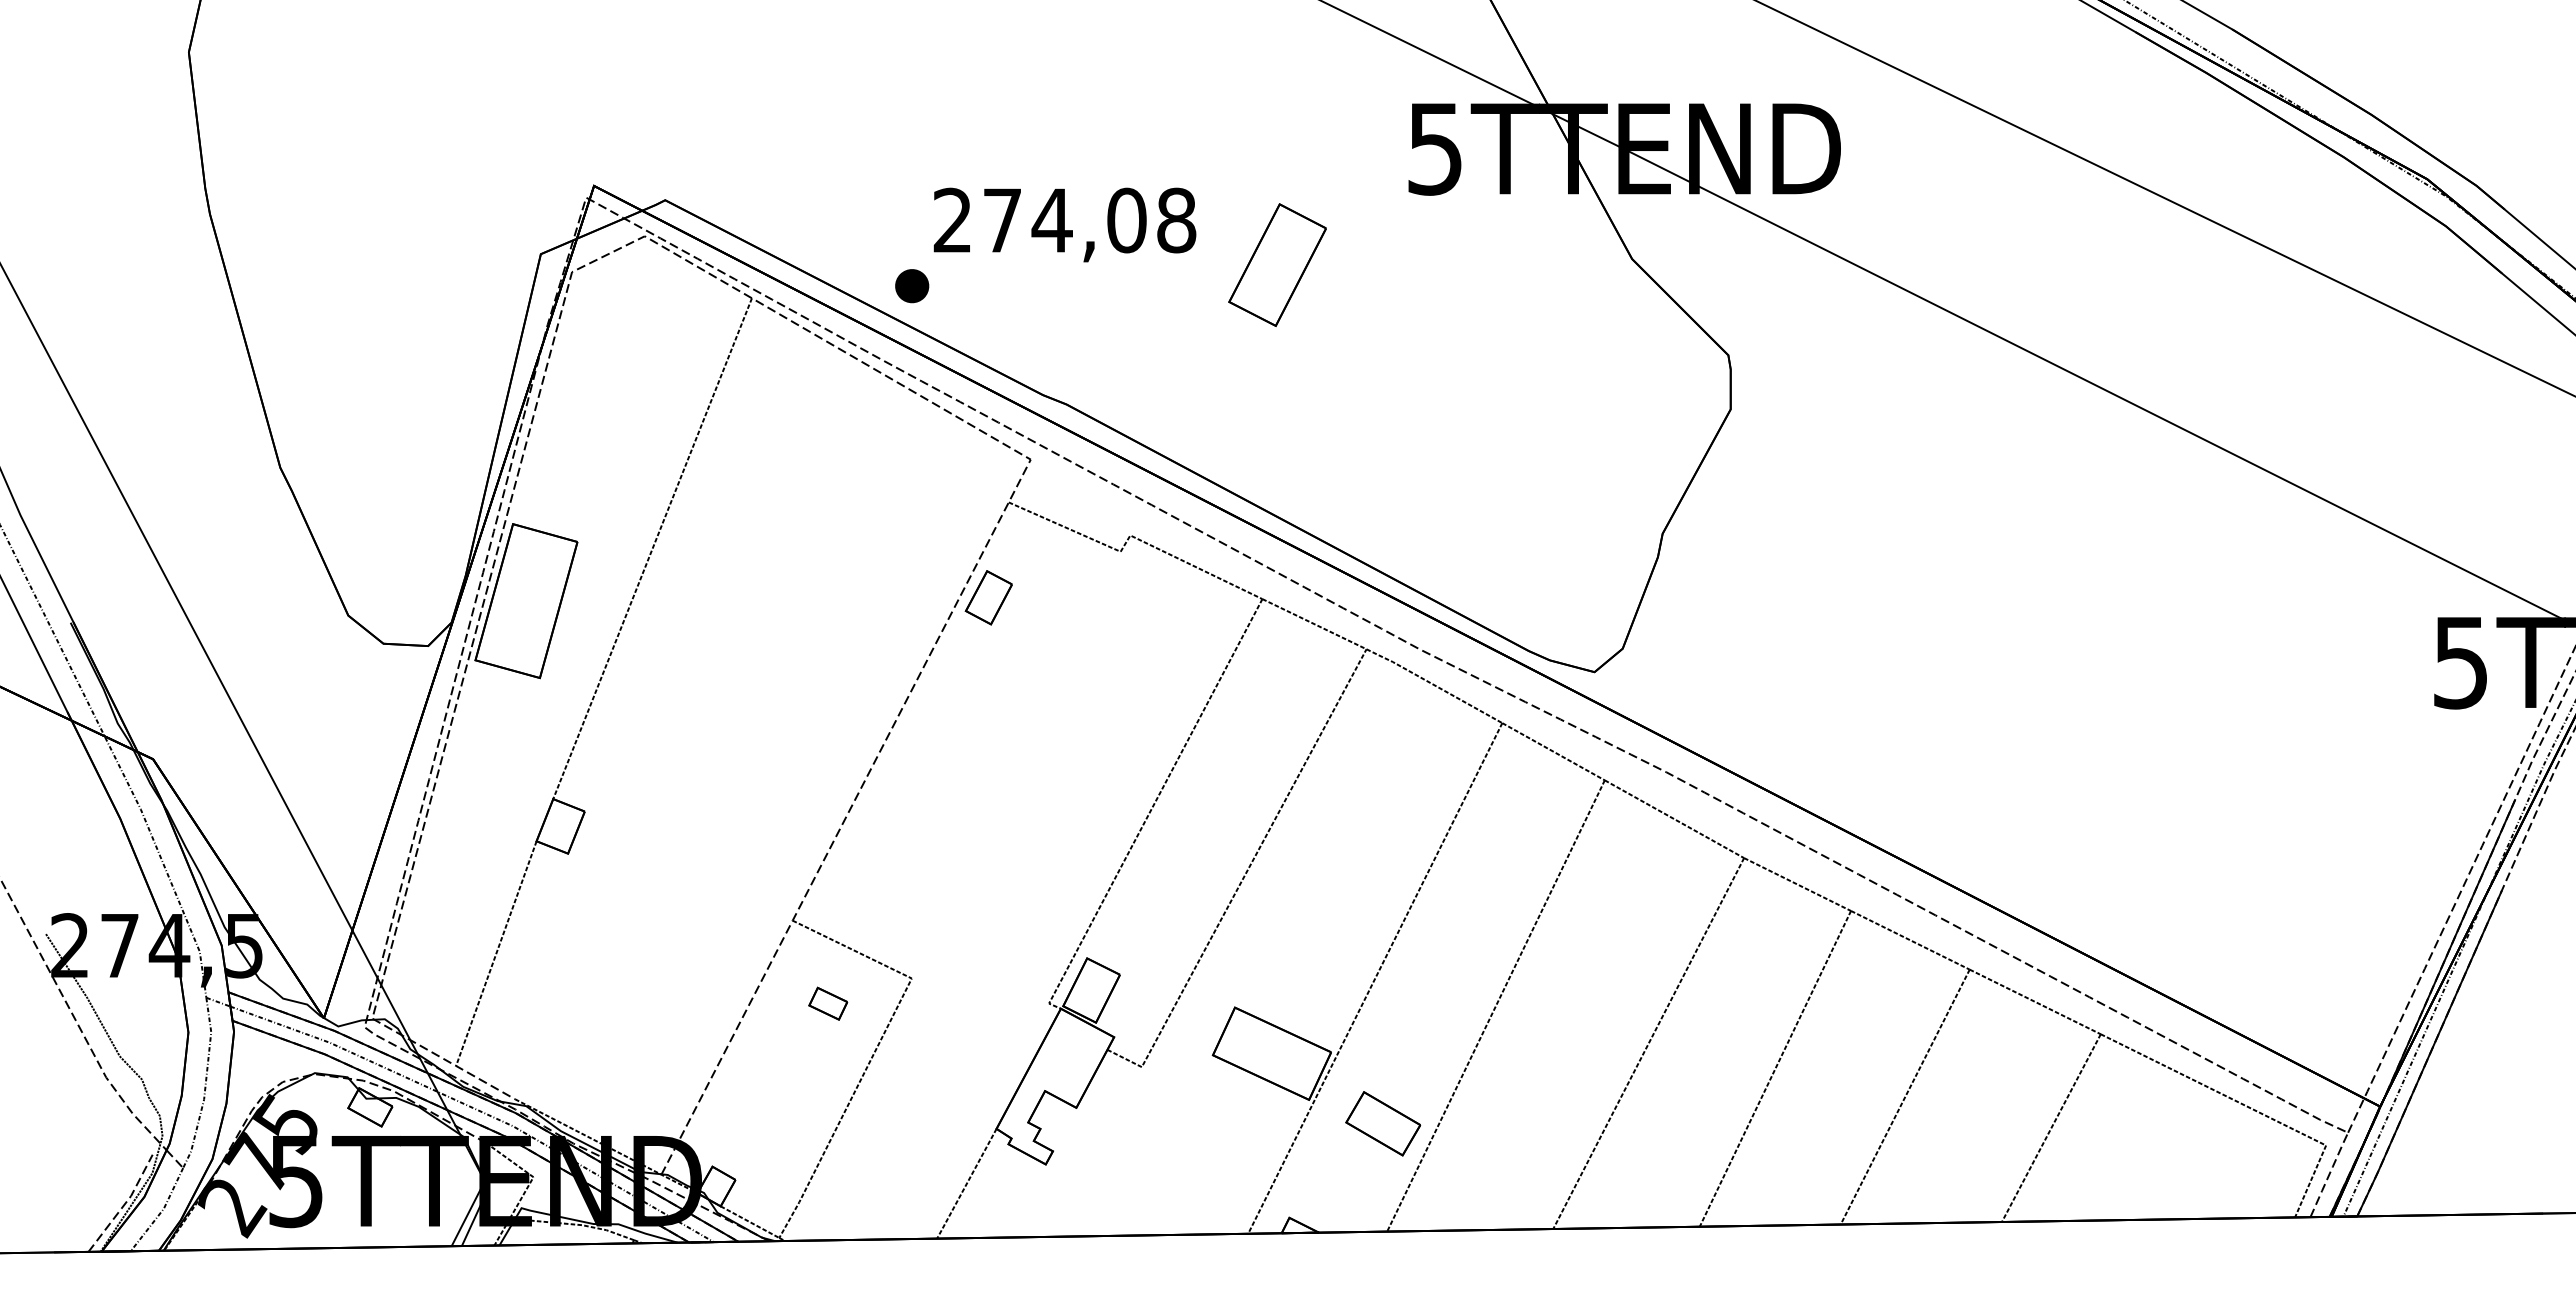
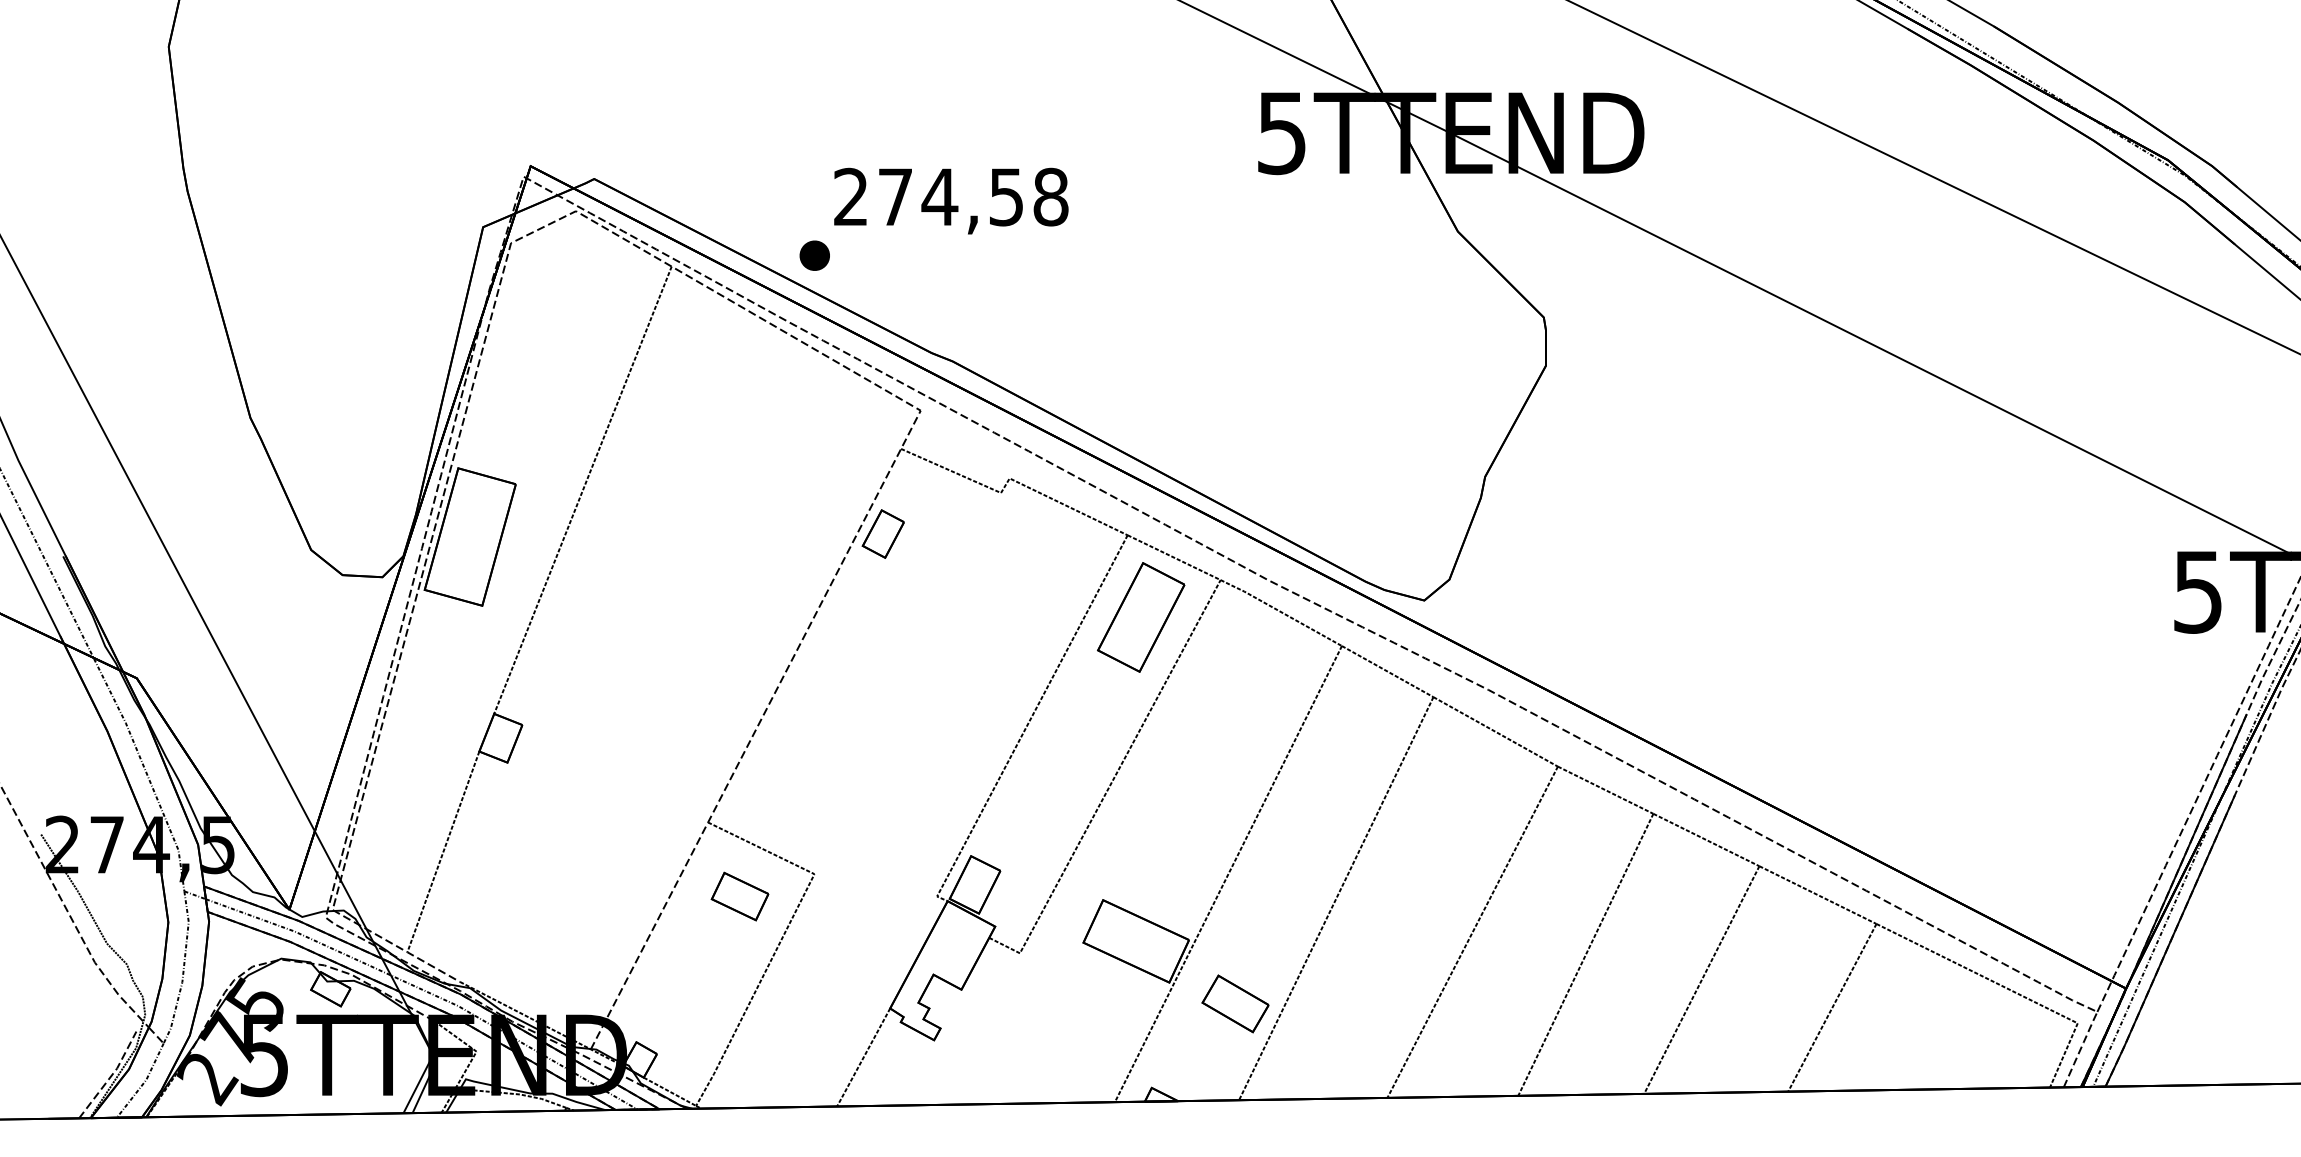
text: (1126, 220) -> (1006, 197), 274,08 -> 274,58
part: (1277, 264) -> (1141, 616), moved
part: (827, 1003) -> (739, 896), size x1.67

